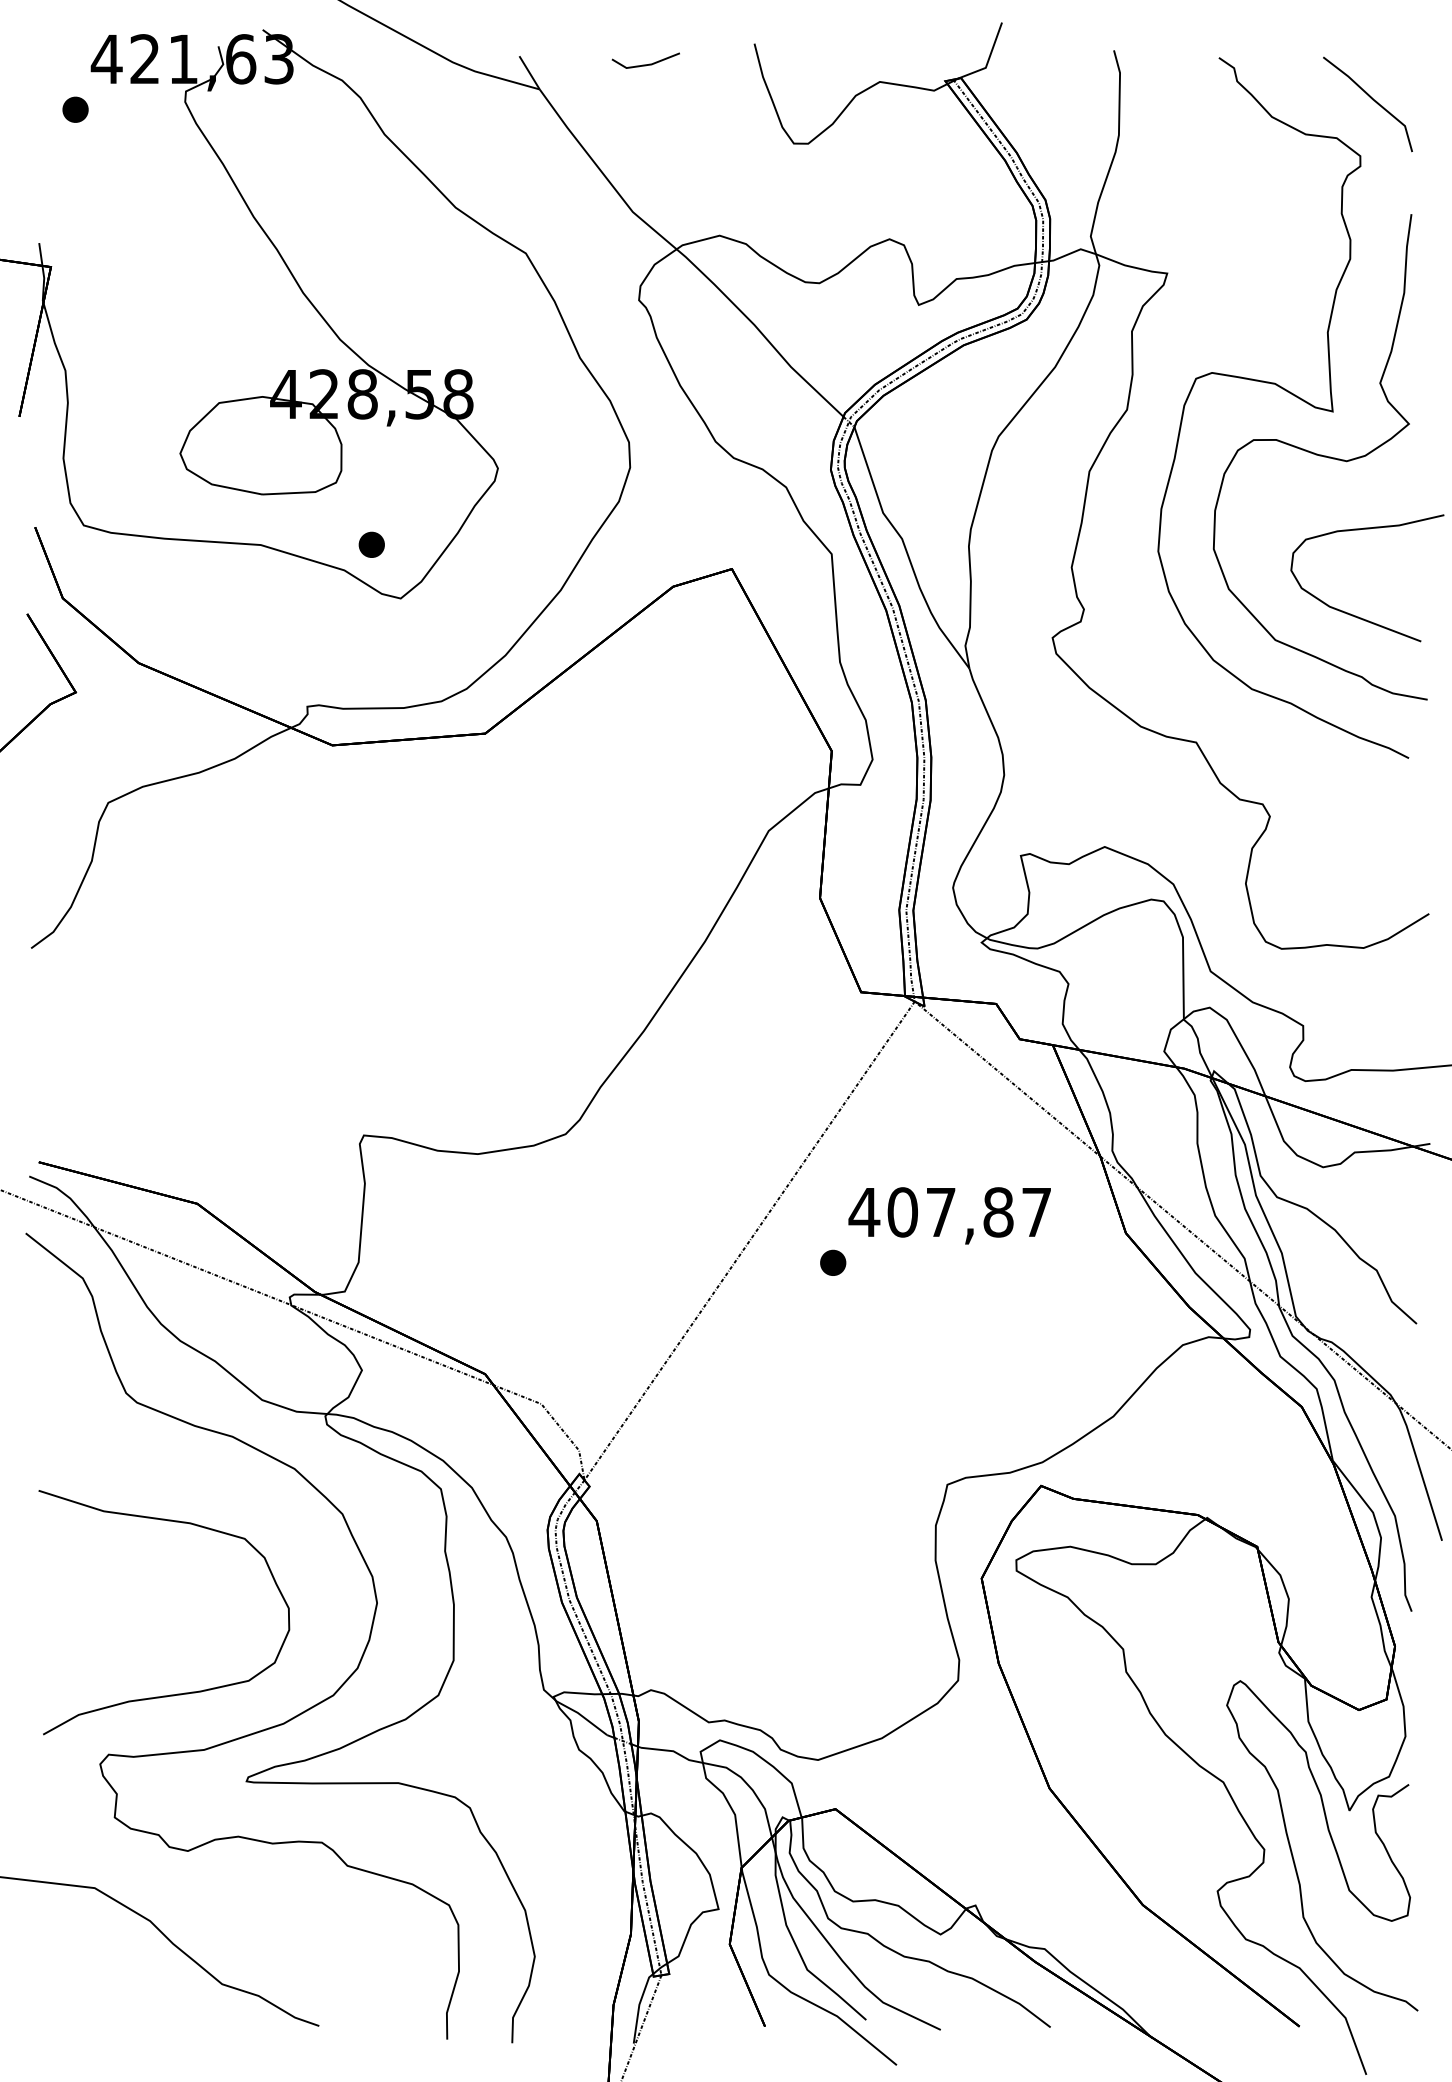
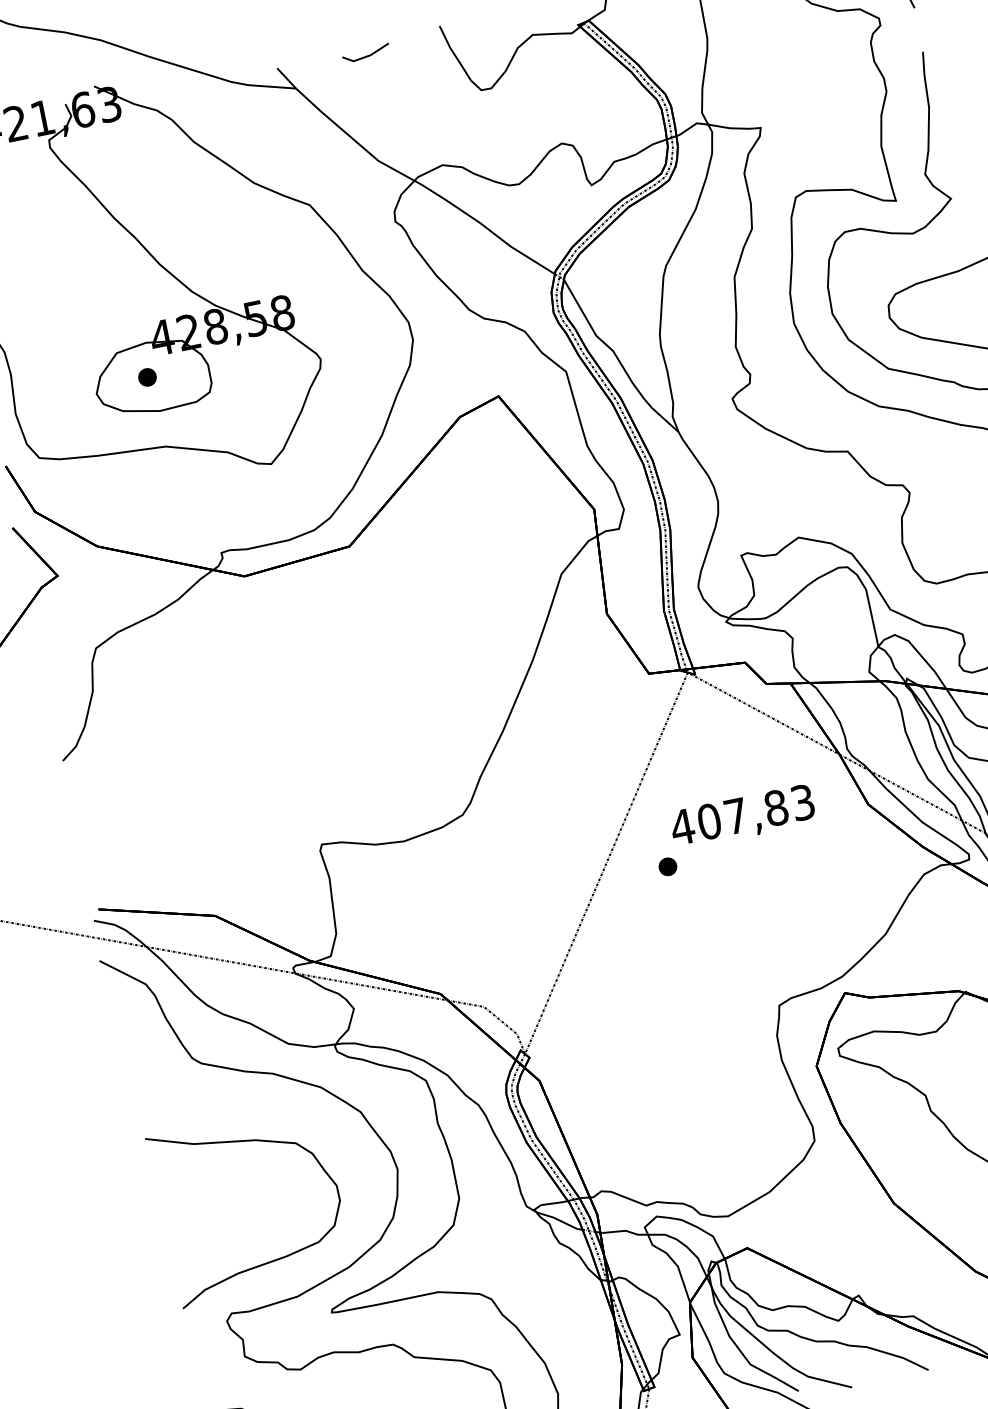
part: (371, 544) -> (147, 377), moved
text: (1036, 1212) -> (802, 802), 407,87 -> 407,83

